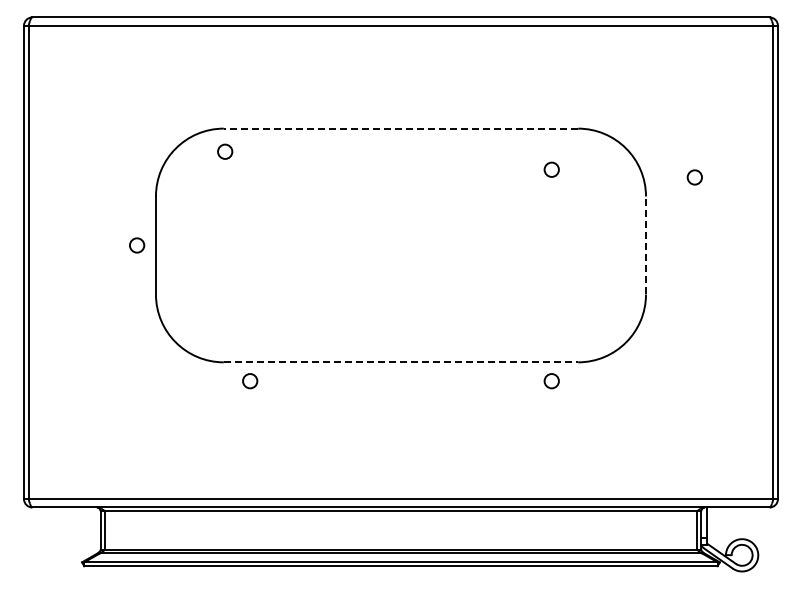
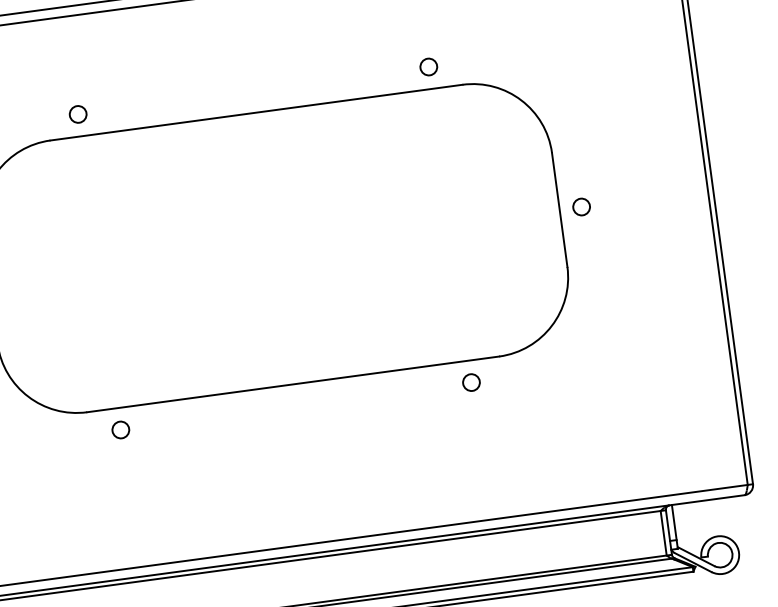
line: (400, 128) -> (255, 112), dashed -> solid
circle: (225, 151) -> (78, 114), moved
circle: (551, 169) -> (428, 66), moved
circle: (694, 177) -> (581, 207), moved
line: (646, 245) -> (560, 209), dashed -> solid
line: (401, 362) -> (293, 384), dashed -> solid

